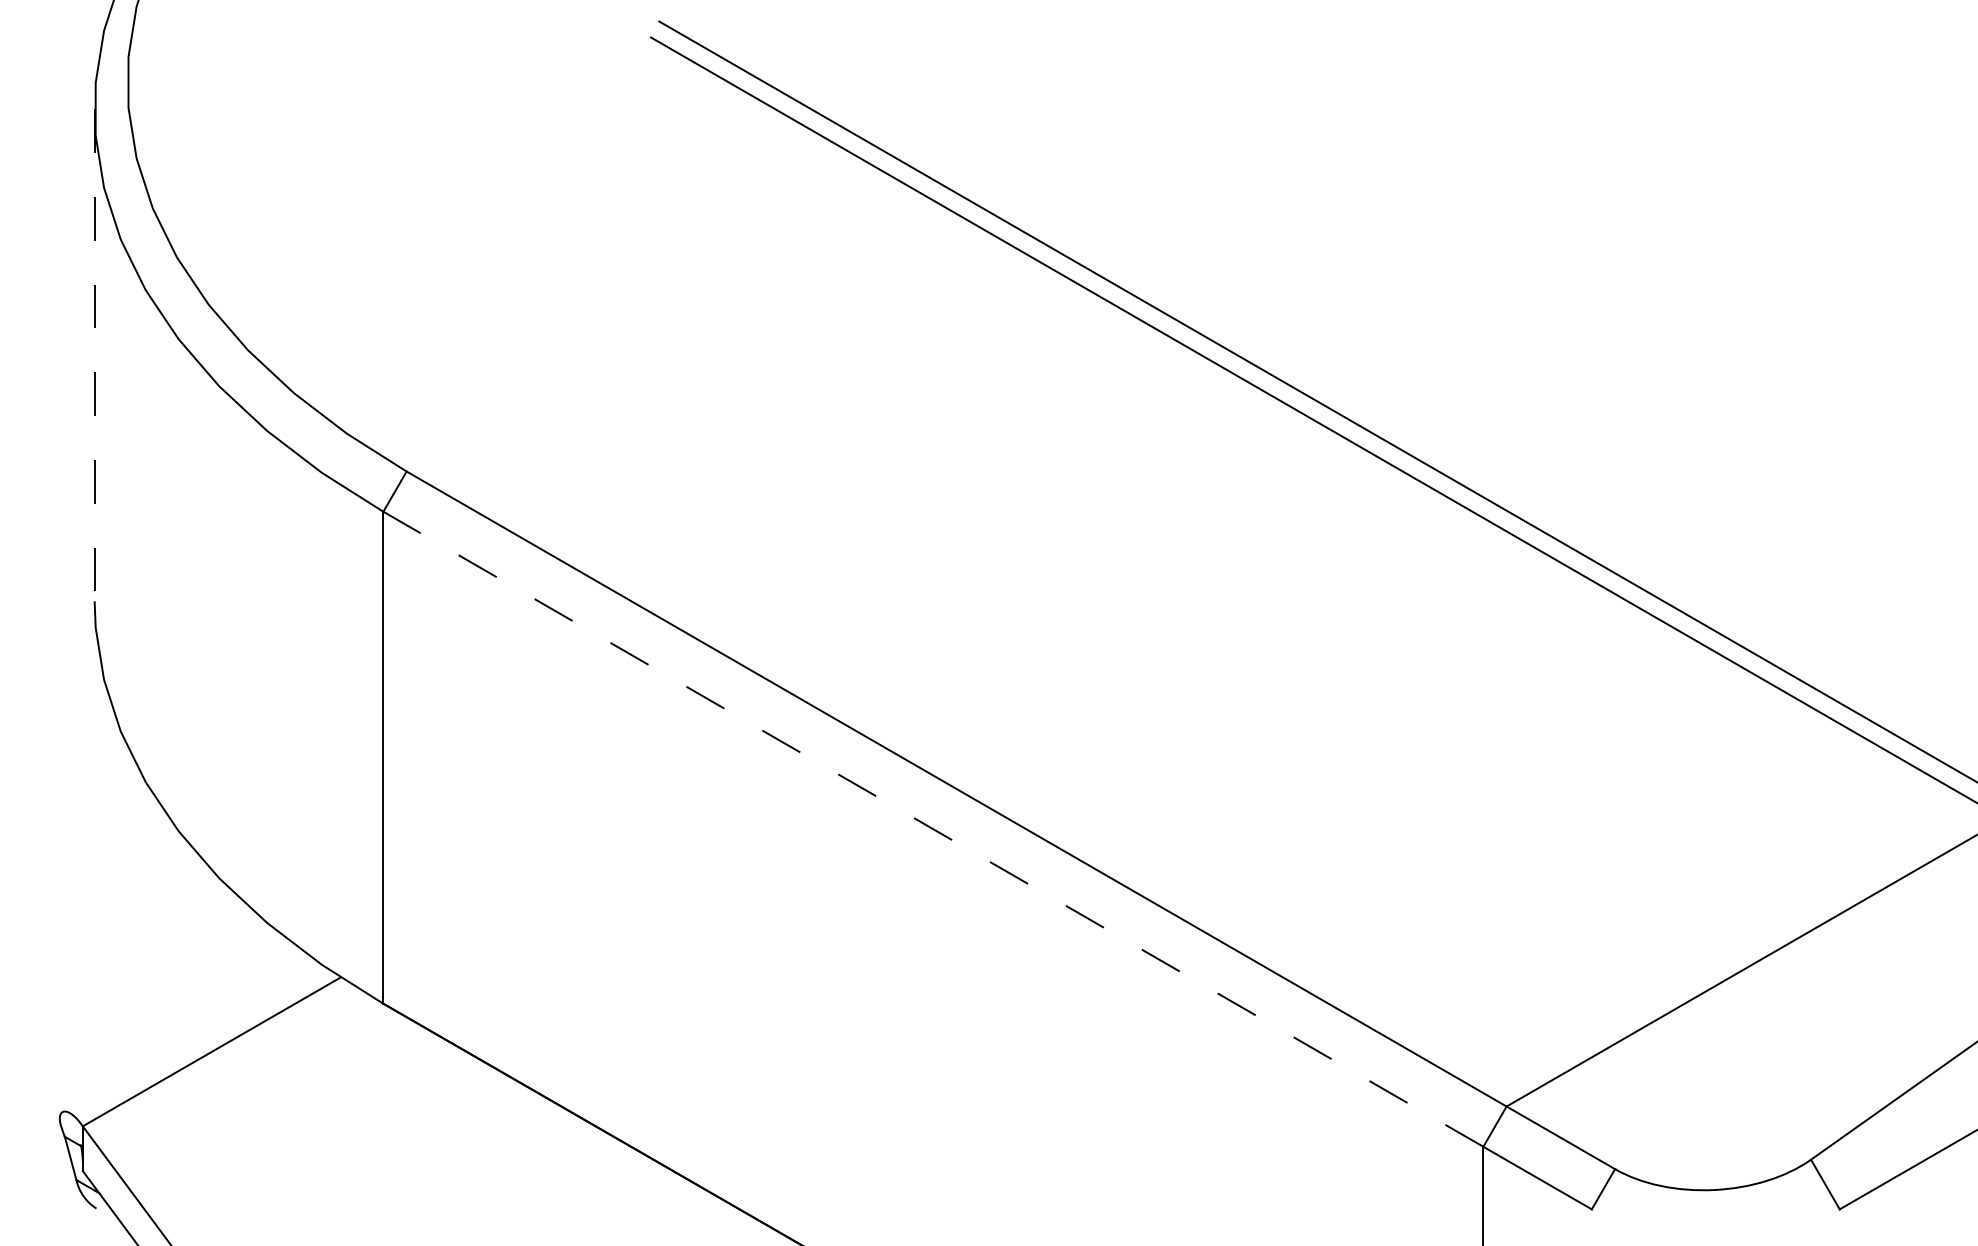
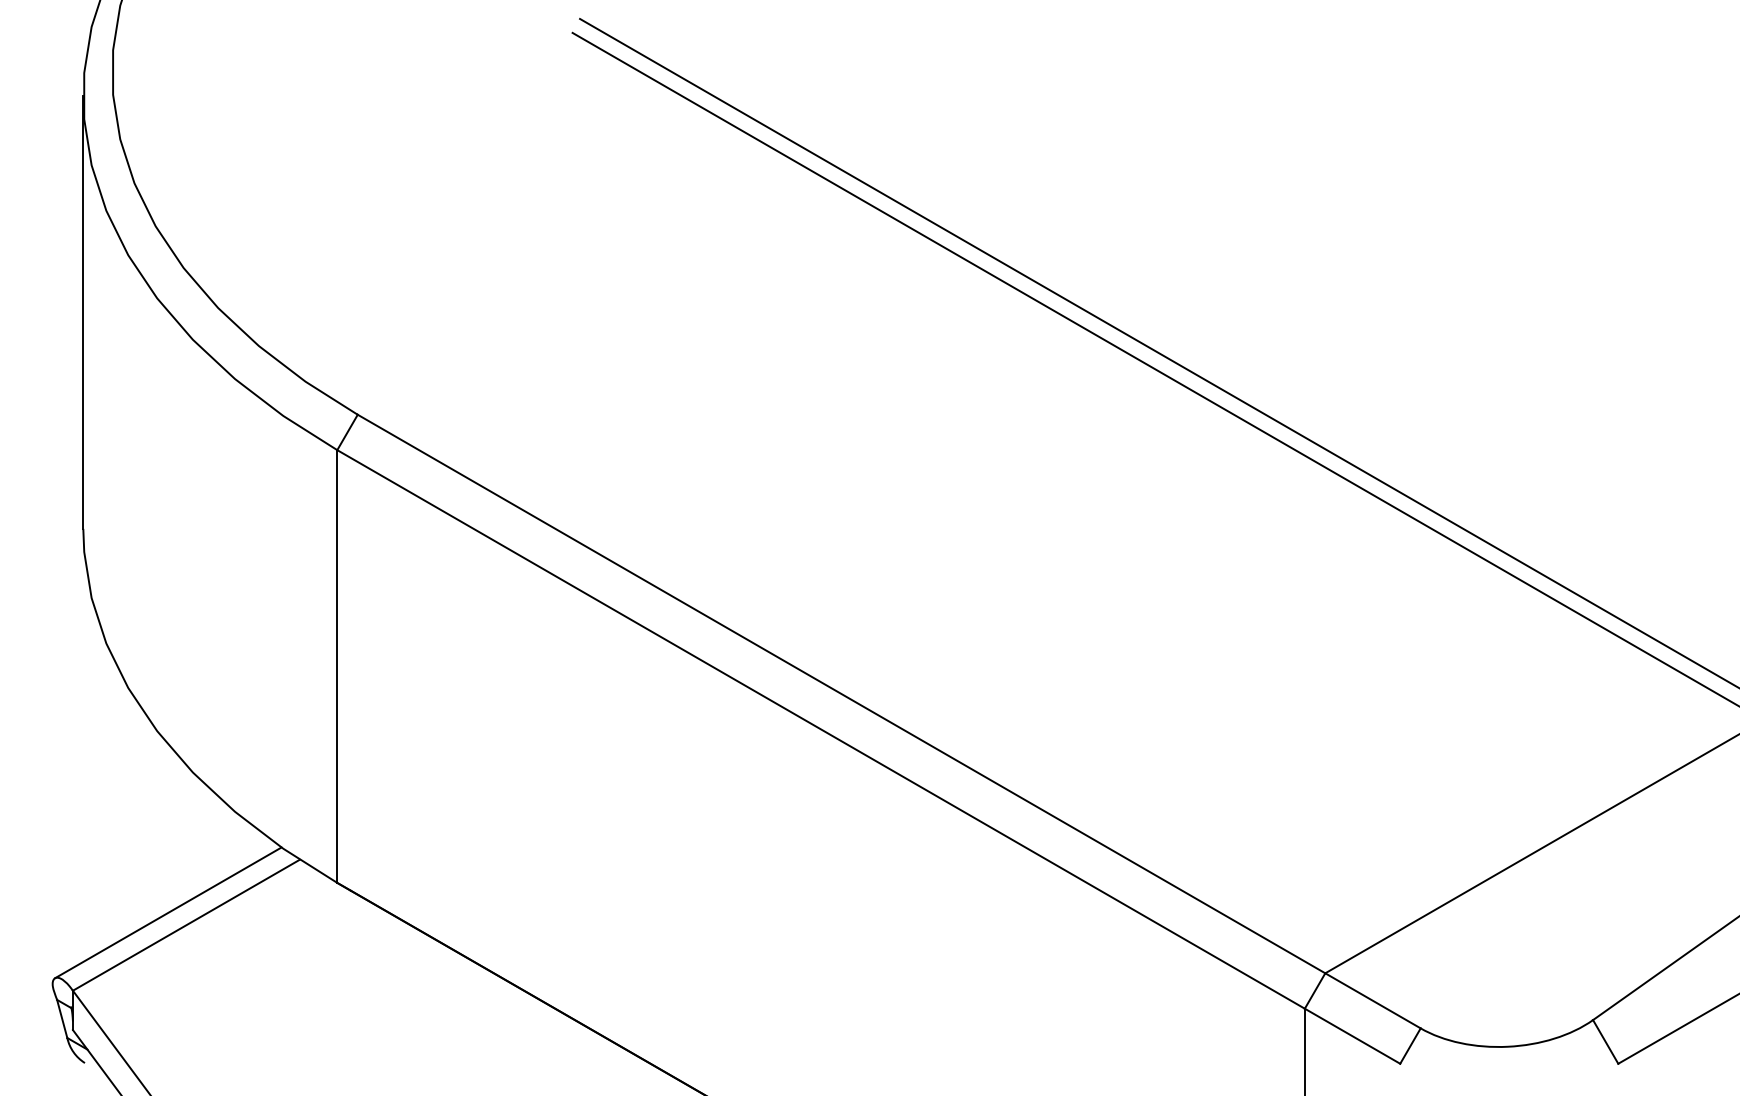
line: (94, 355) -> (83, 312), dashed -> solid
line: (932, 829) -> (820, 729), dashed -> solid
line: (191, 1037) -> (168, 912), added

